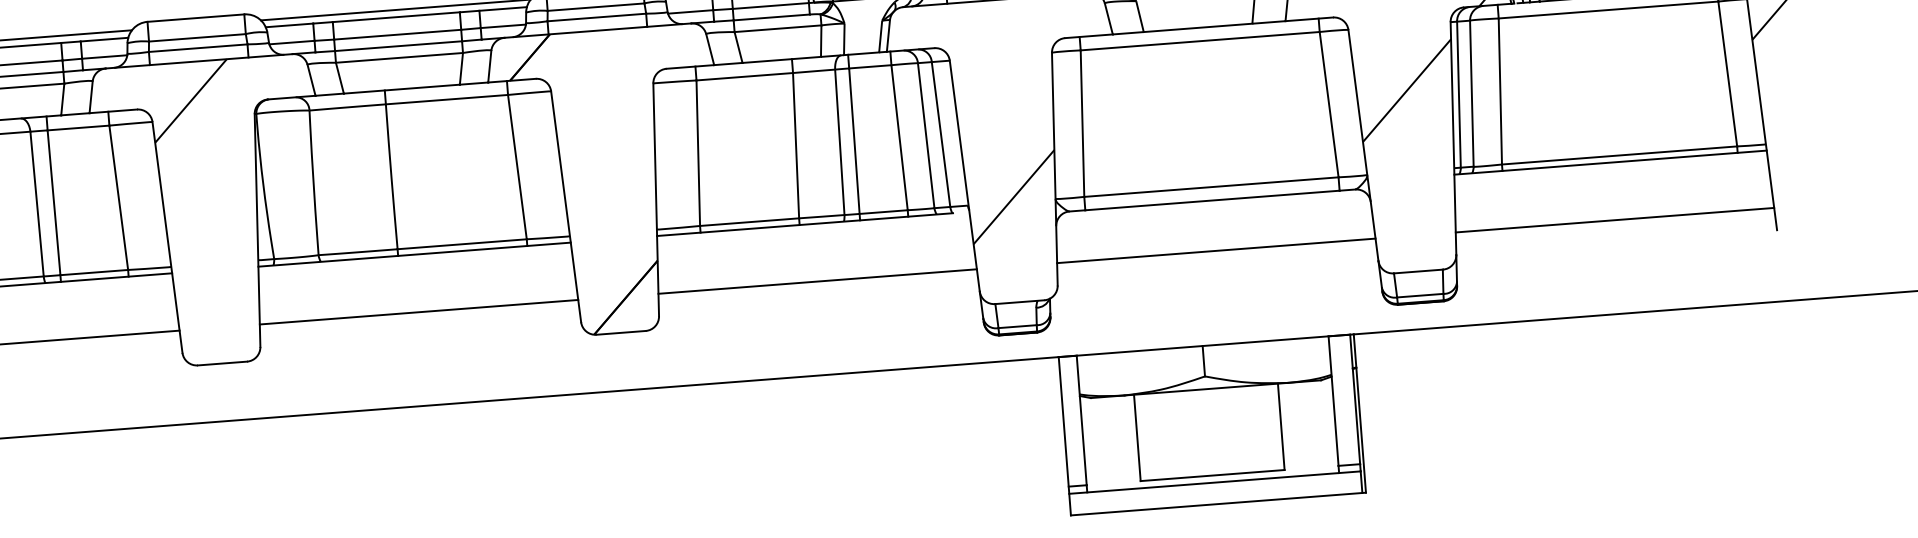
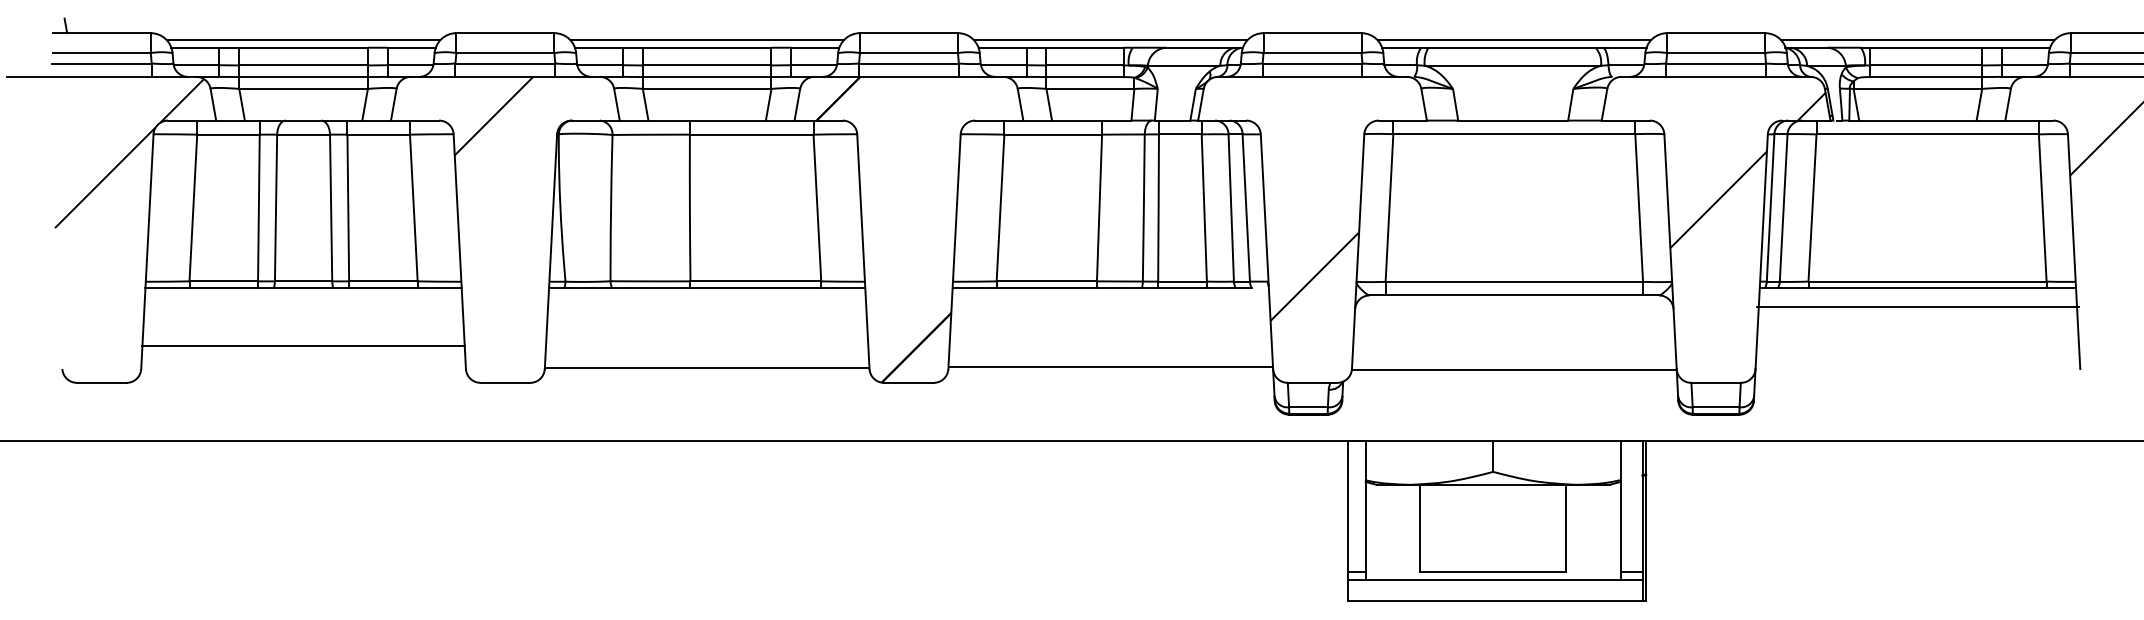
line: (1614, 220) -> (1917, 307), moved
line: (1216, 250) -> (1514, 370), moved
line: (817, 281) -> (1110, 367), moved
line: (419, 312) -> (707, 368), moved

